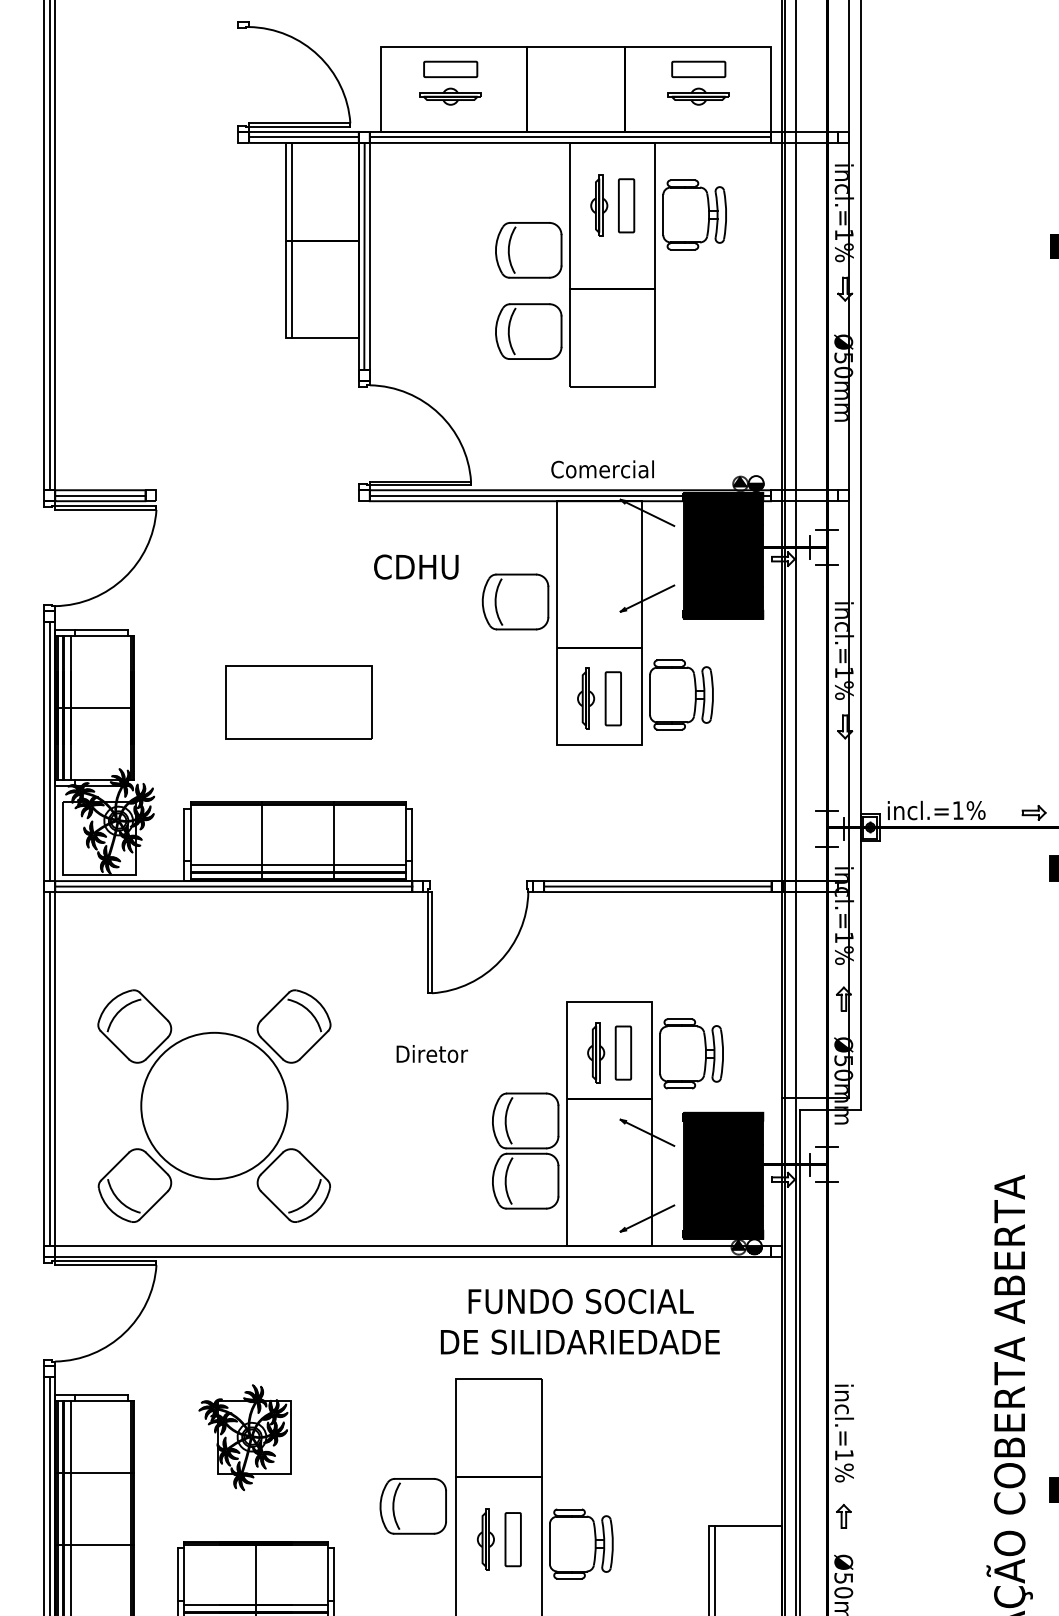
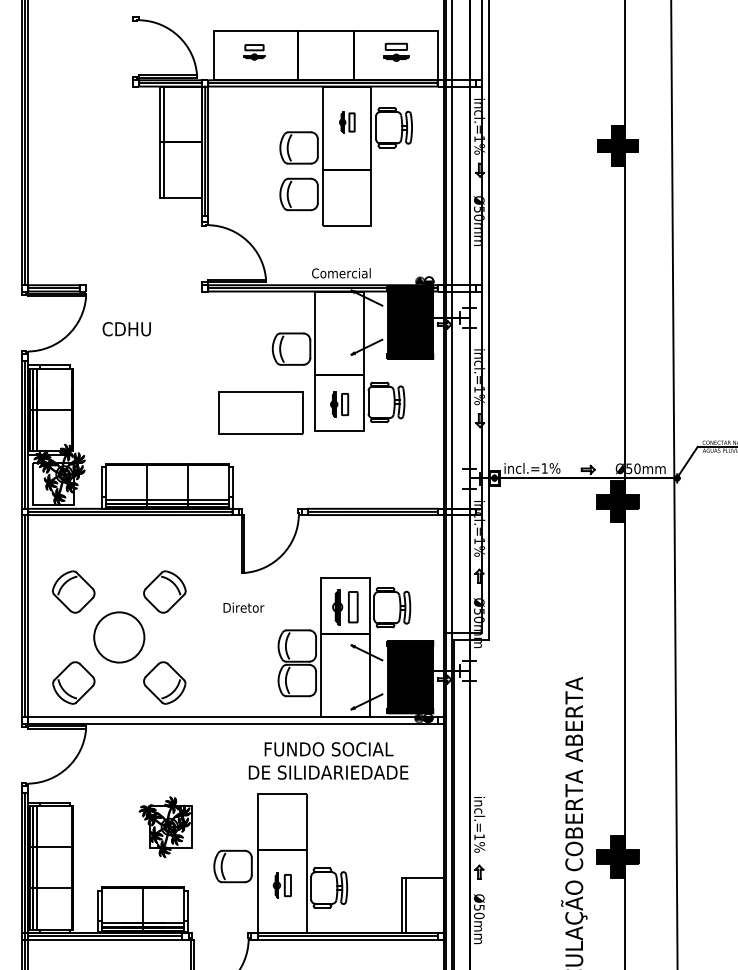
part: (450, 83) -> (254, 52), size x0.6
part: (698, 83) -> (396, 52), size x0.7
part: (613, 205) -> (347, 122), size x0.6
text: (415, 567) -> (126, 329), moved
part: (599, 698) -> (339, 404), size x0.7
part: (298, 702) -> (260, 412), moved
circle: (214, 1106) -> (119, 637), size x0.6
part: (244, 1438) -> (165, 827), moved
part: (499, 1539) -> (282, 885), size x0.7

